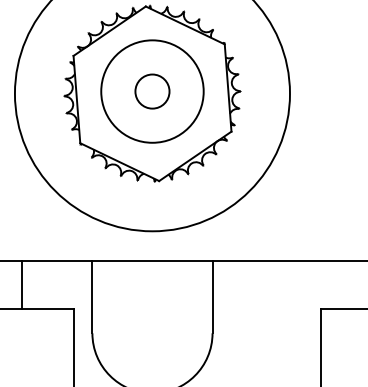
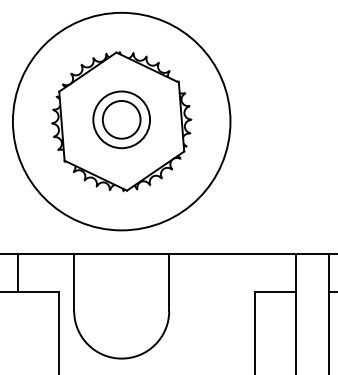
circle: (152, 91) -> (121, 119), size x0.7
circle: (152, 91) -> (121, 119), size x1.4

